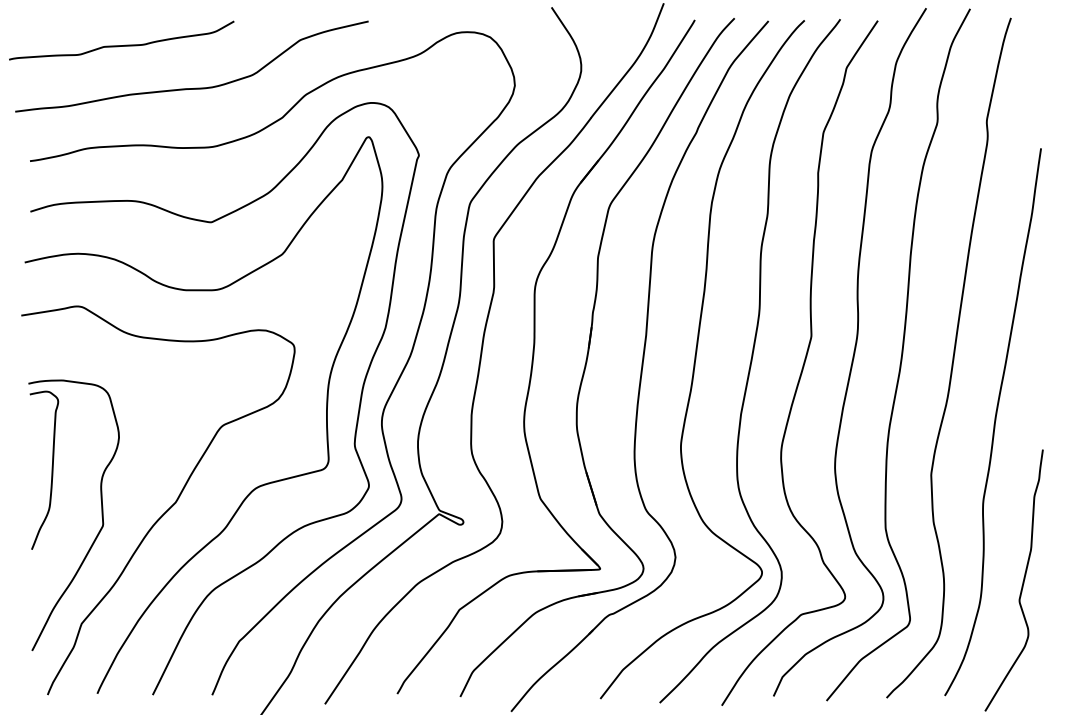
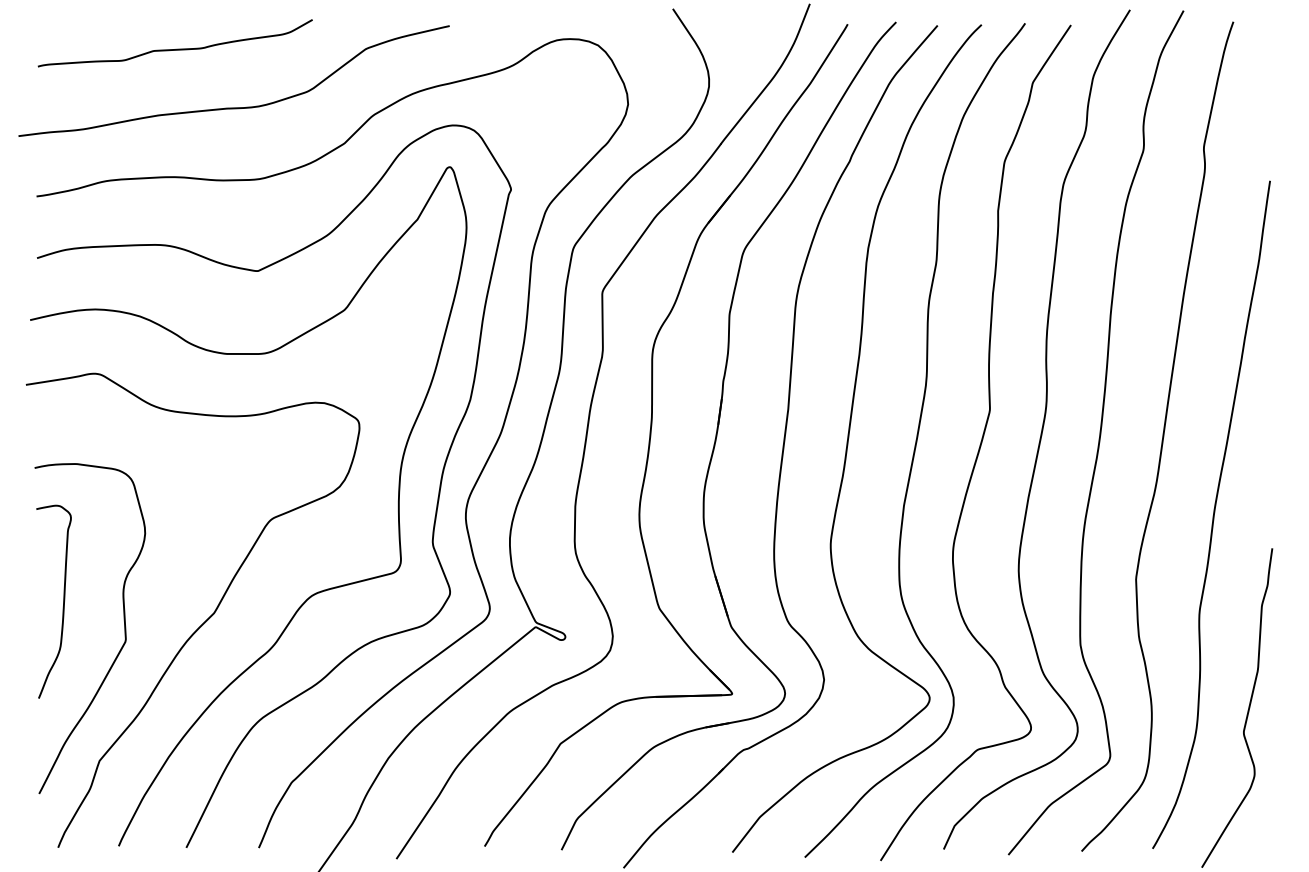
curve: (121, 45) -> (175, 49), moved
curve: (51, 469) -> (62, 600), moved

